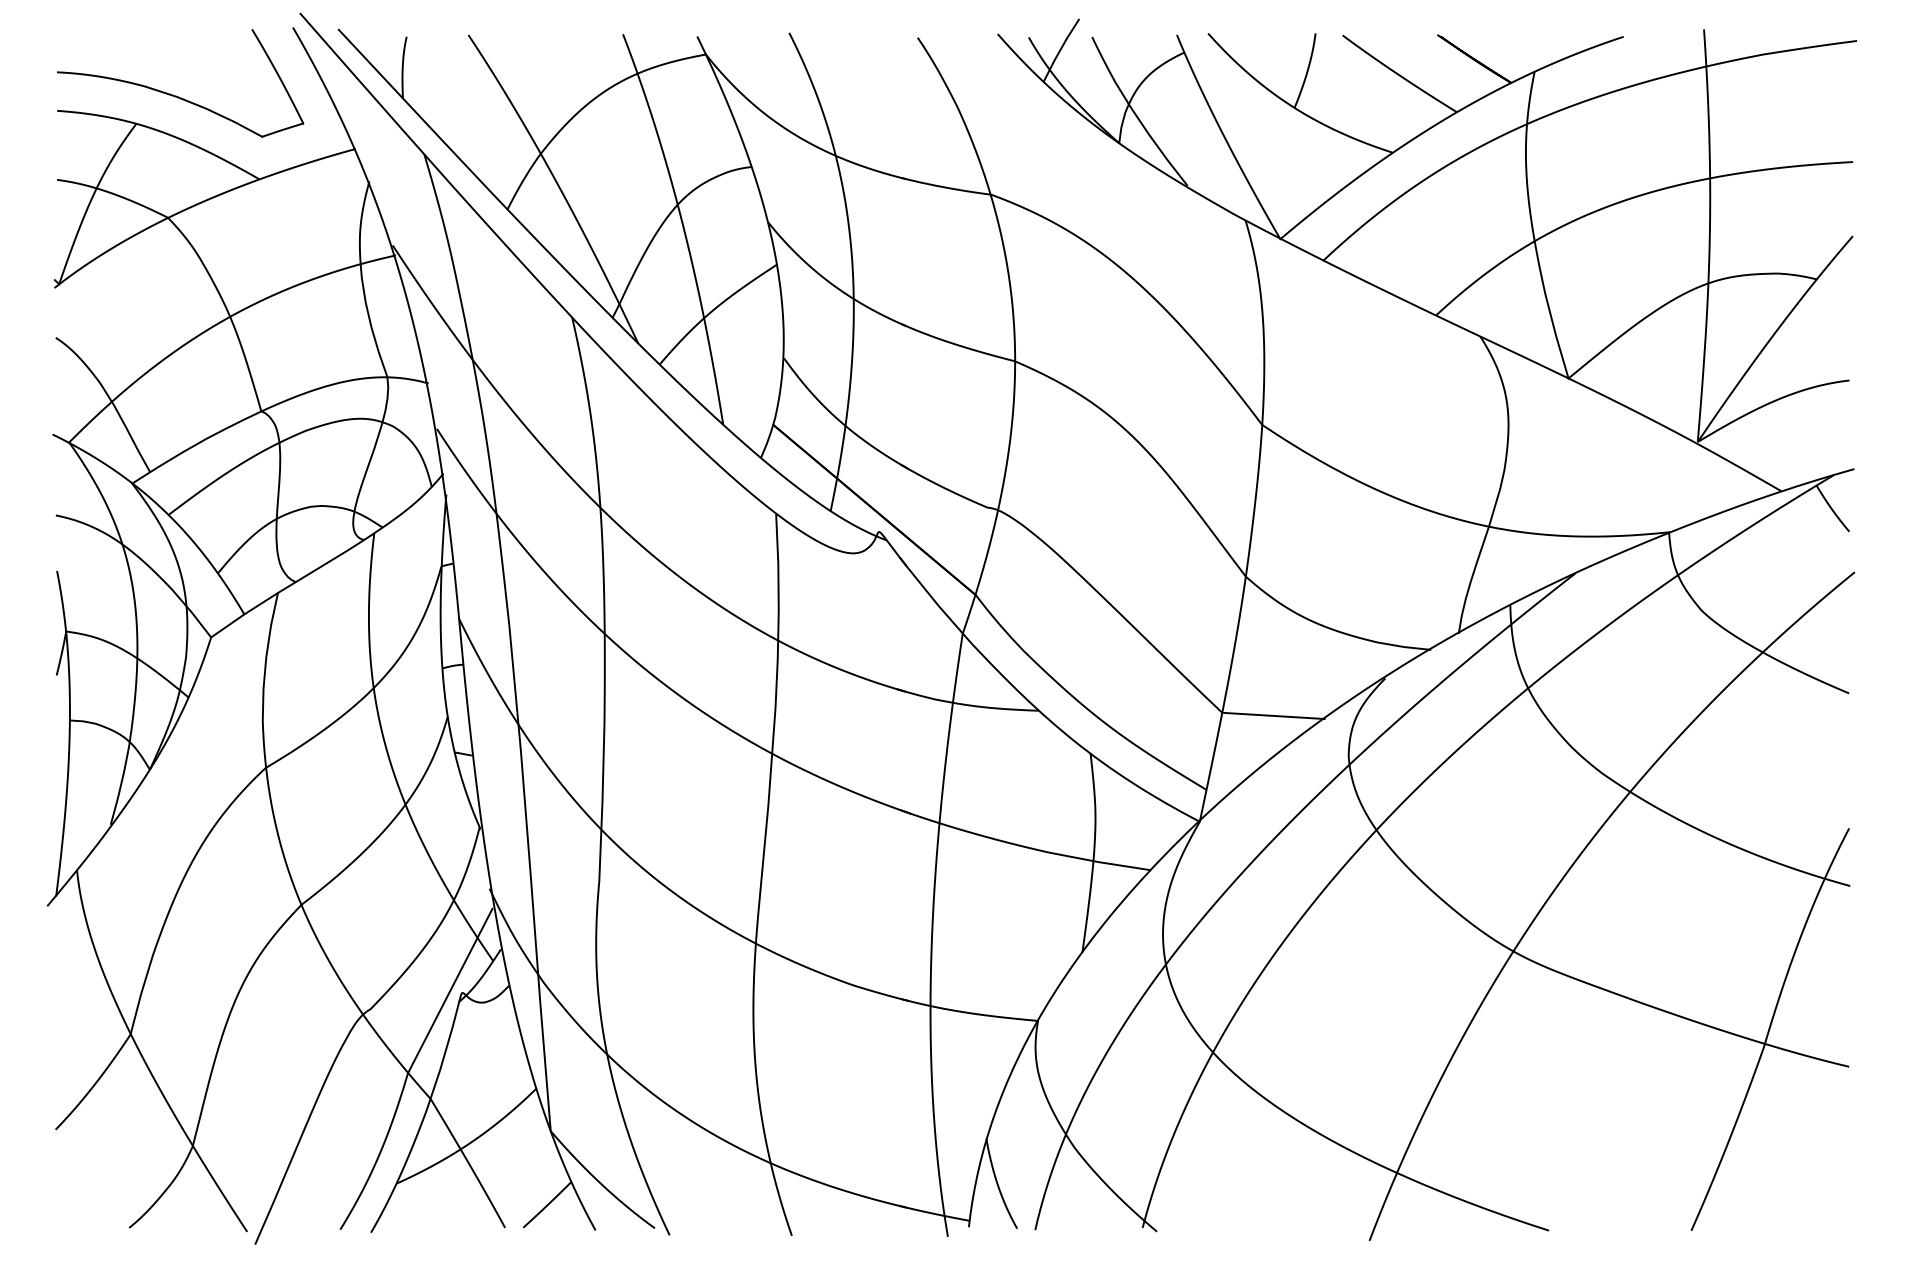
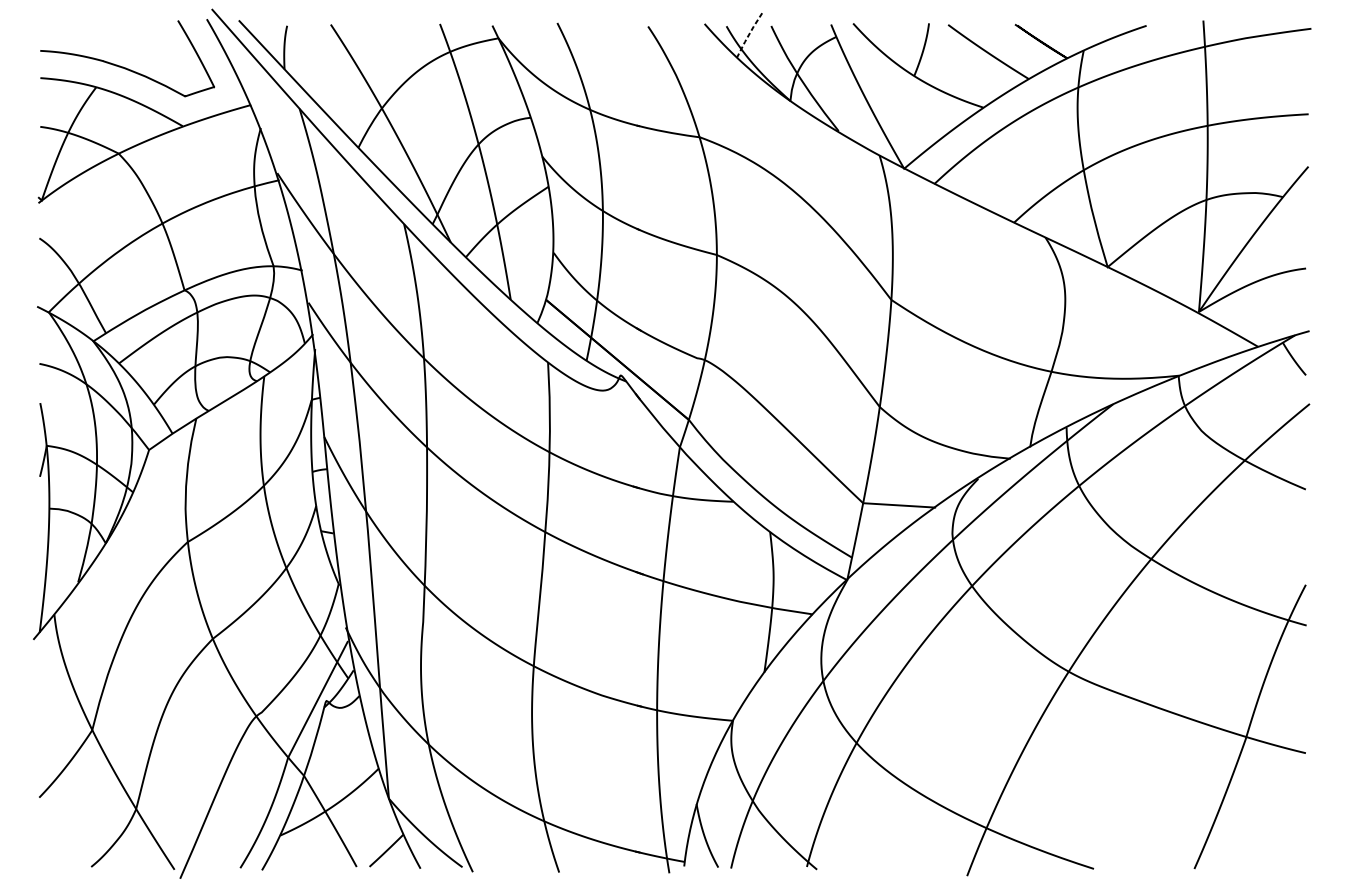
line: (1060, 50) -> (748, 35), solid -> dashed

